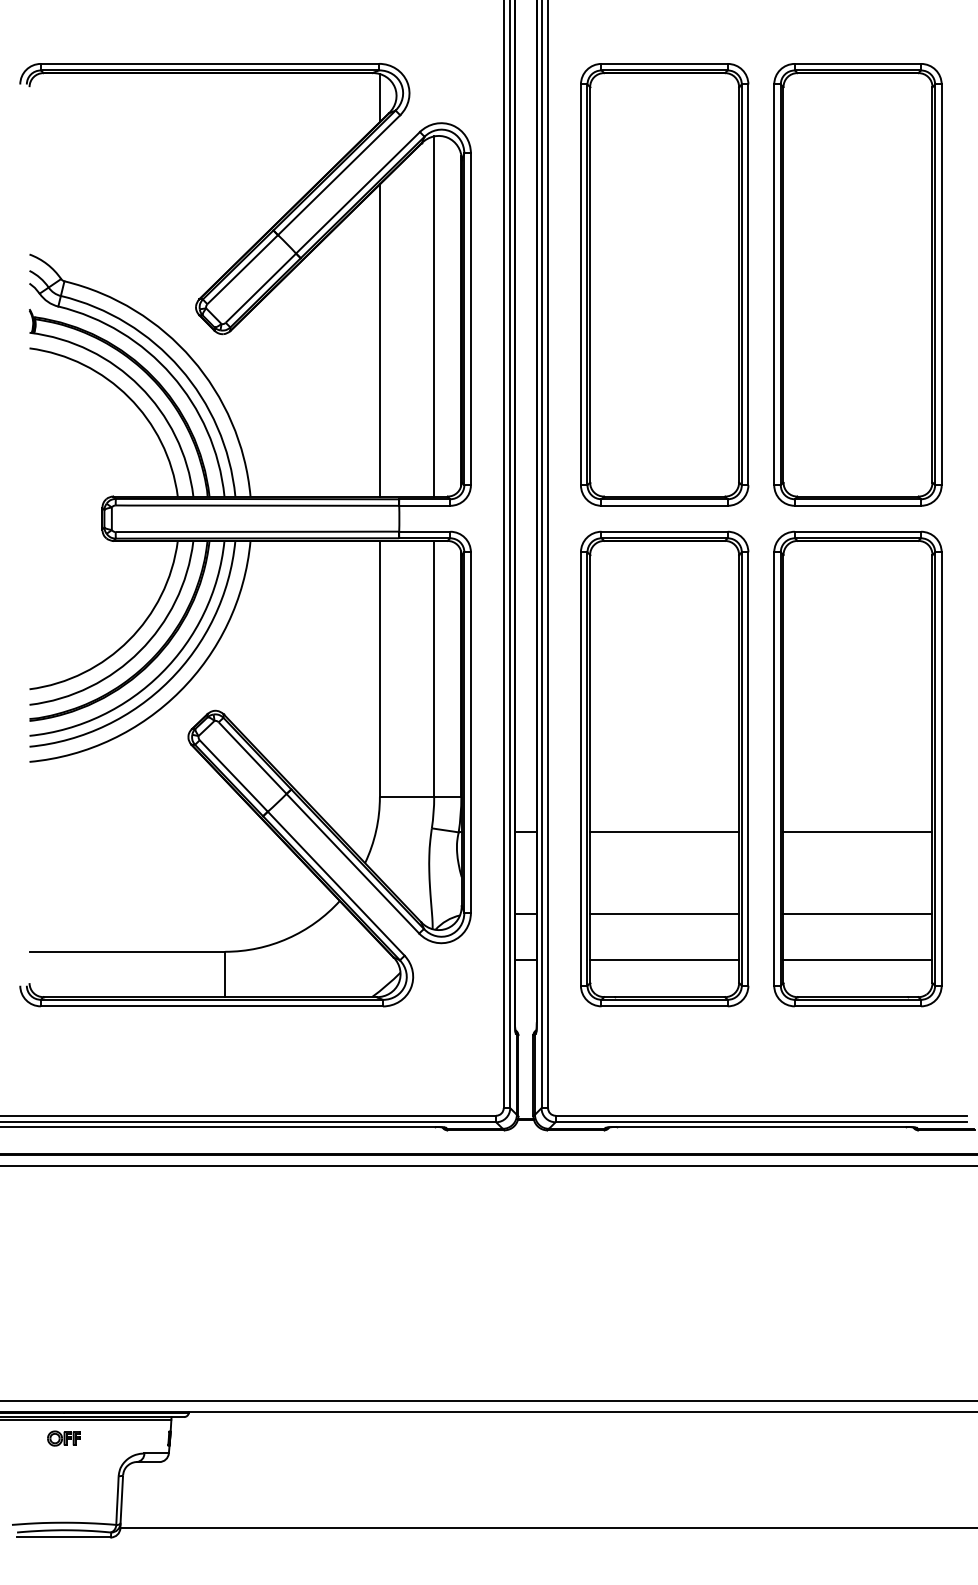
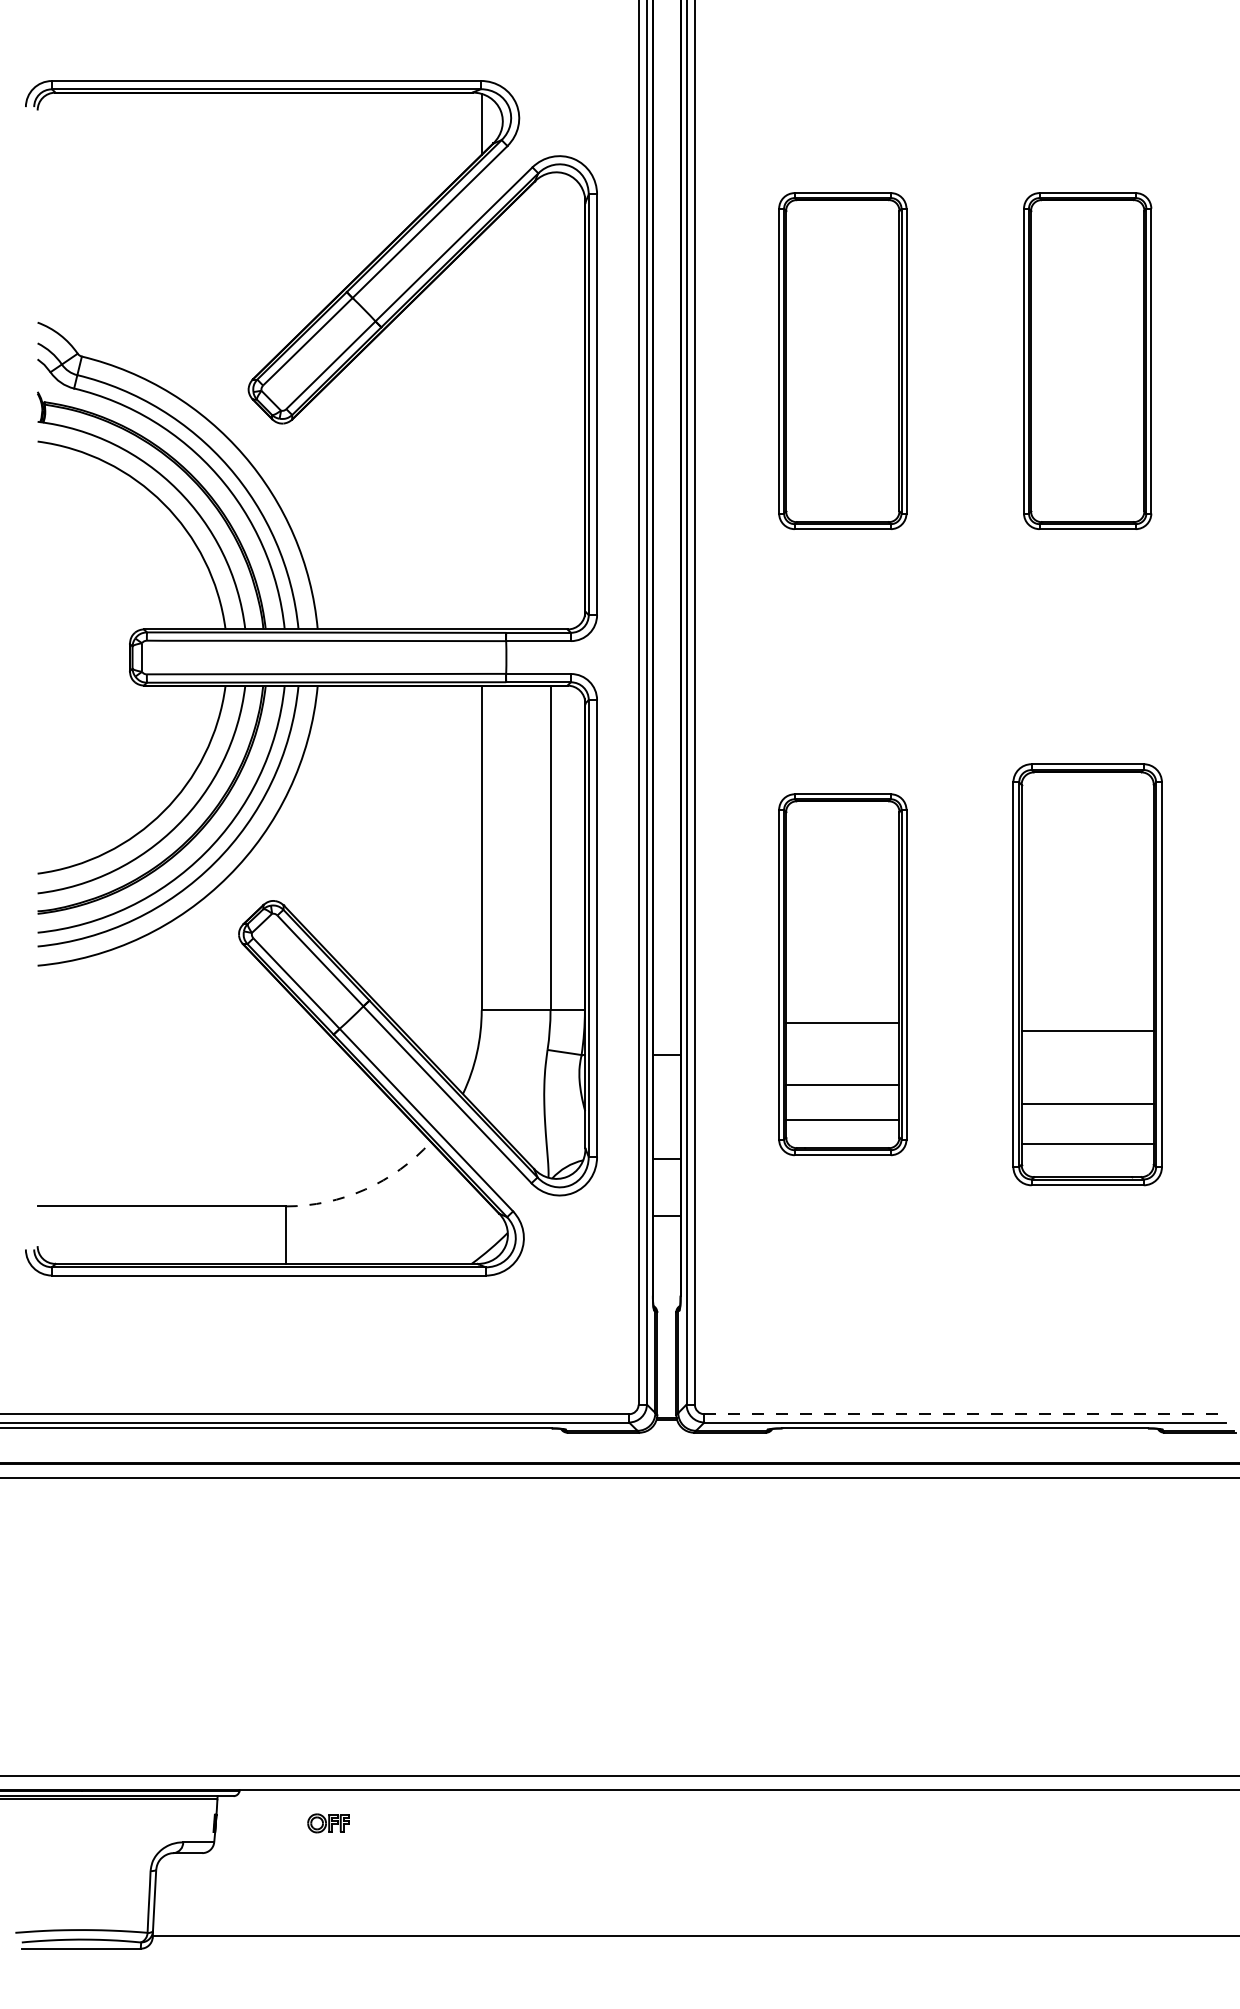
part: (664, 284) -> (842, 360), size x0.6
part: (857, 284) -> (1087, 360), size x0.6
line: (434, 316) -> (550, 401), removed
line: (379, 340) -> (481, 431), removed
part: (664, 768) -> (842, 974), size x0.6
part: (857, 768) -> (1087, 974), size x0.7
arc: (287, 938) -> (364, 1189), solid -> dashed
line: (761, 1115) -> (965, 1413), solid -> dashed
part: (63, 1438) -> (327, 1823), moved

